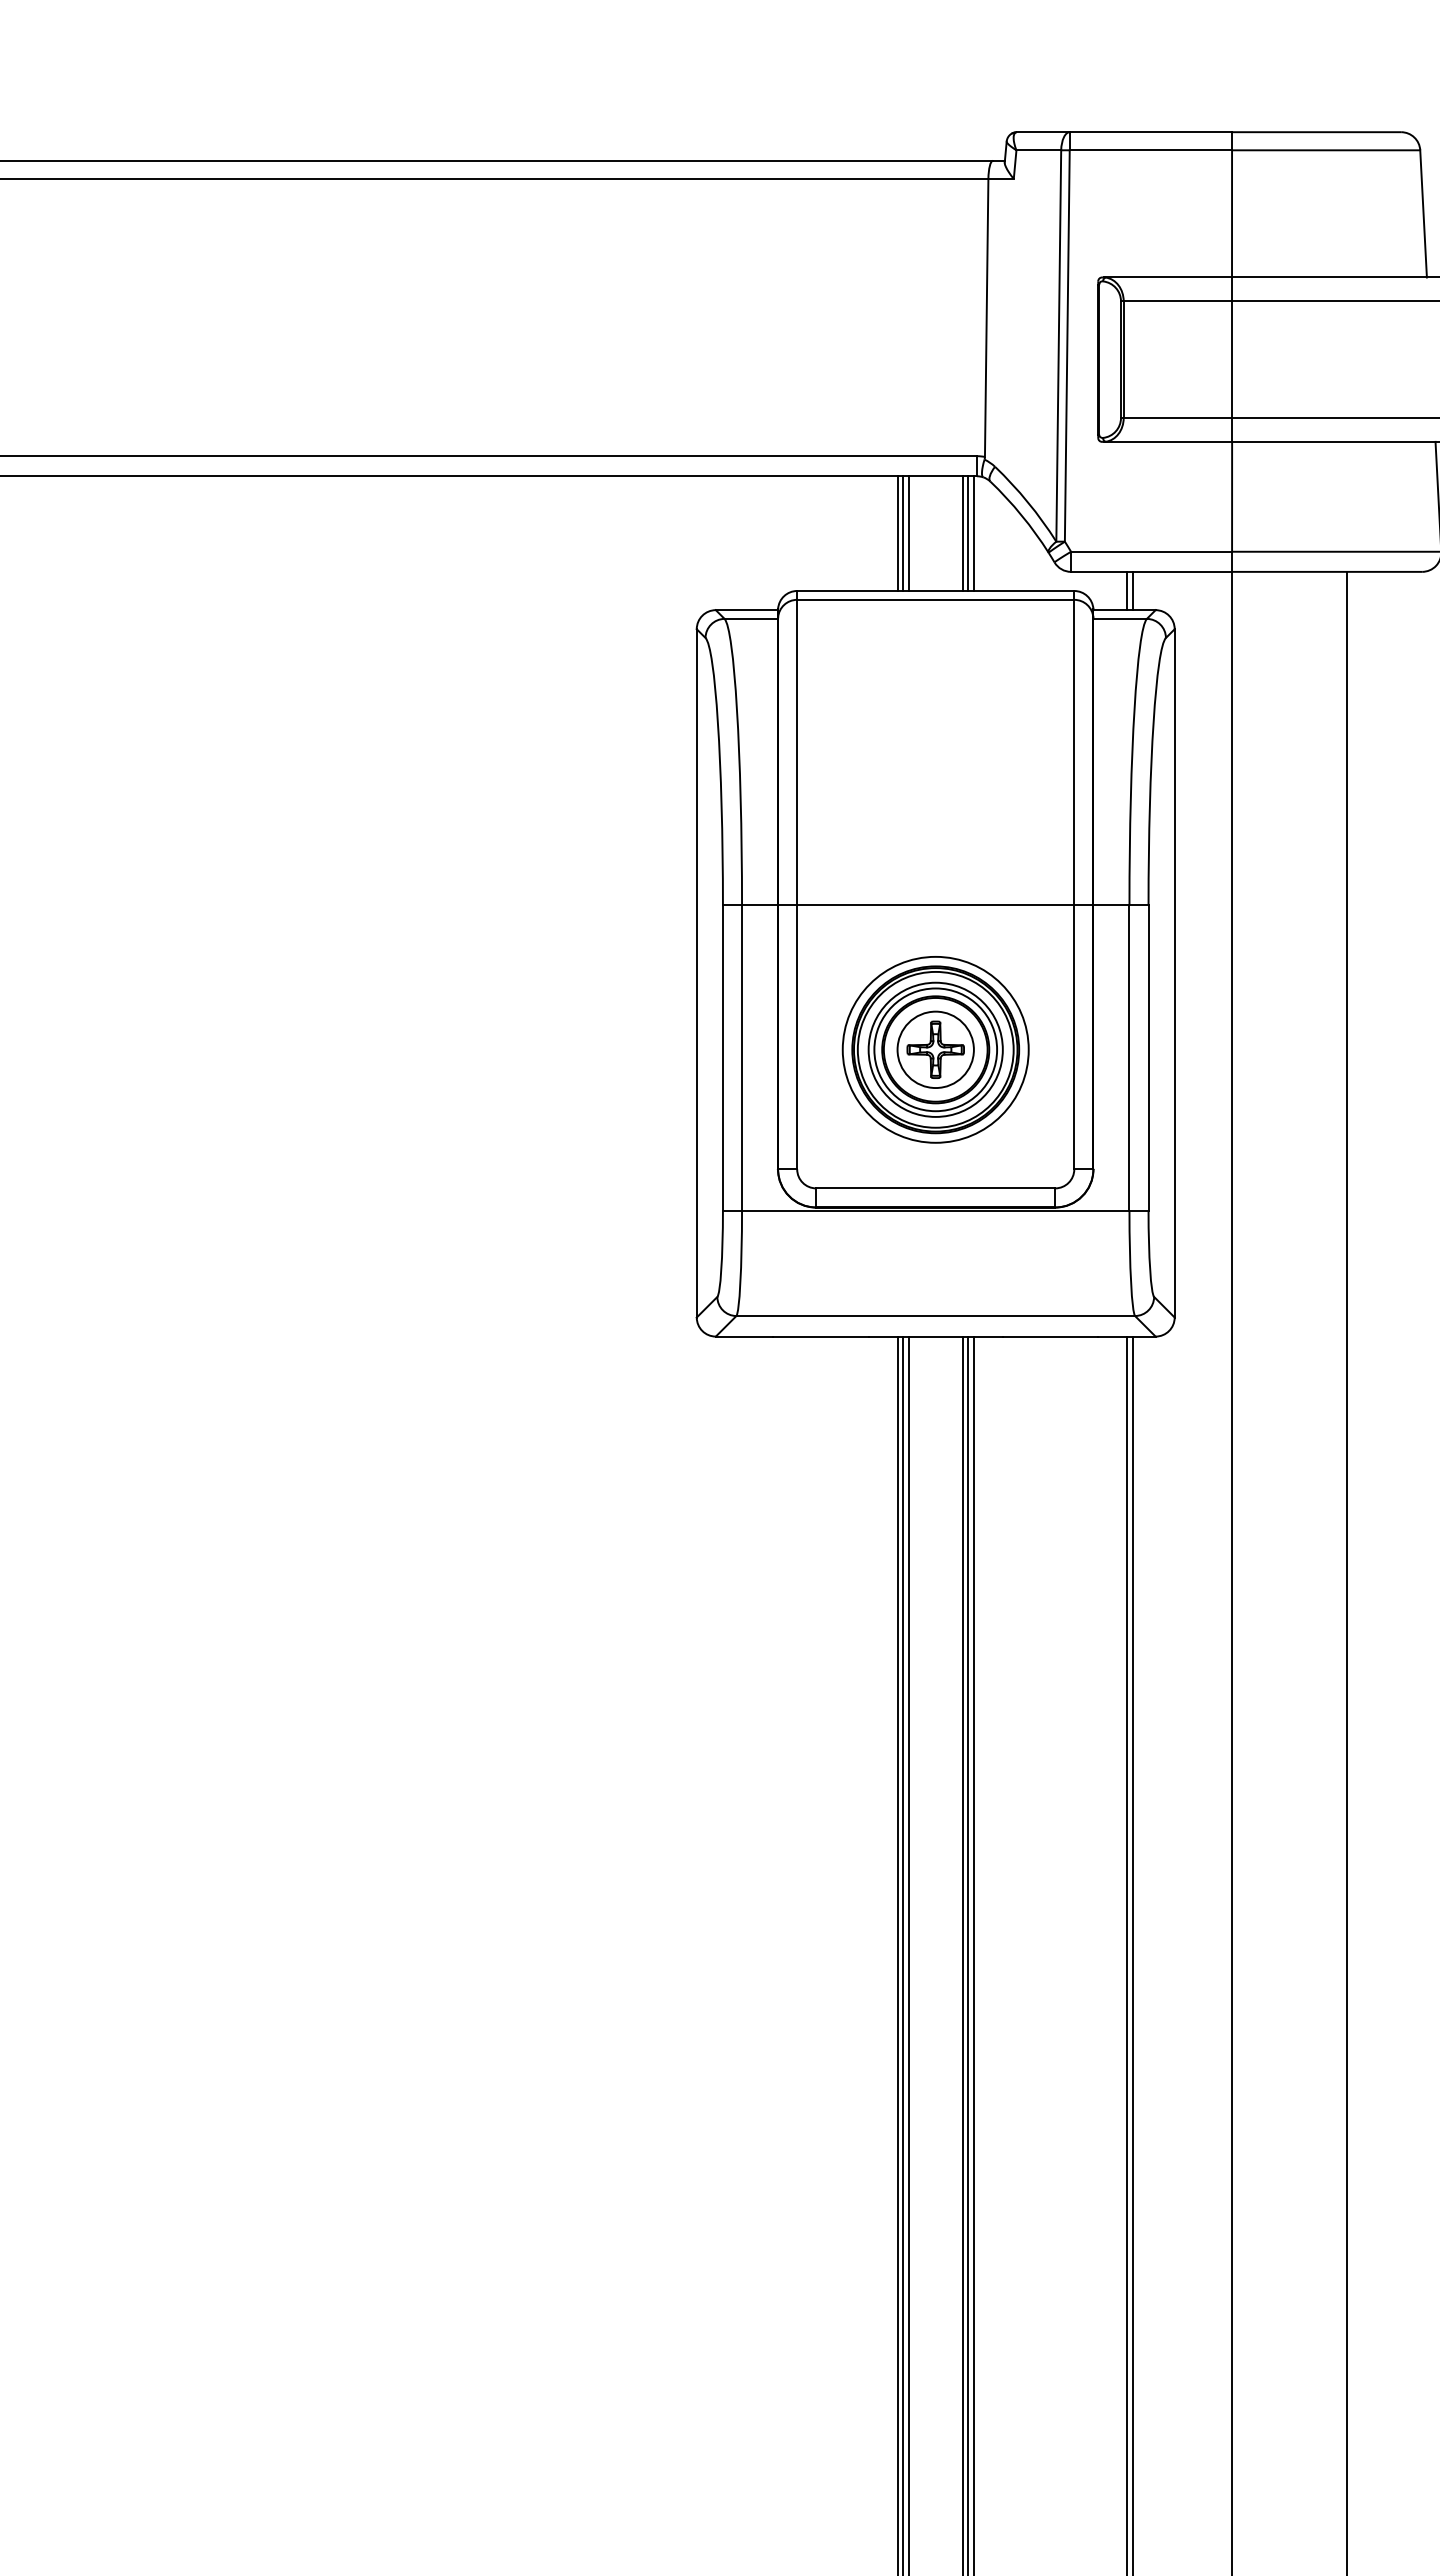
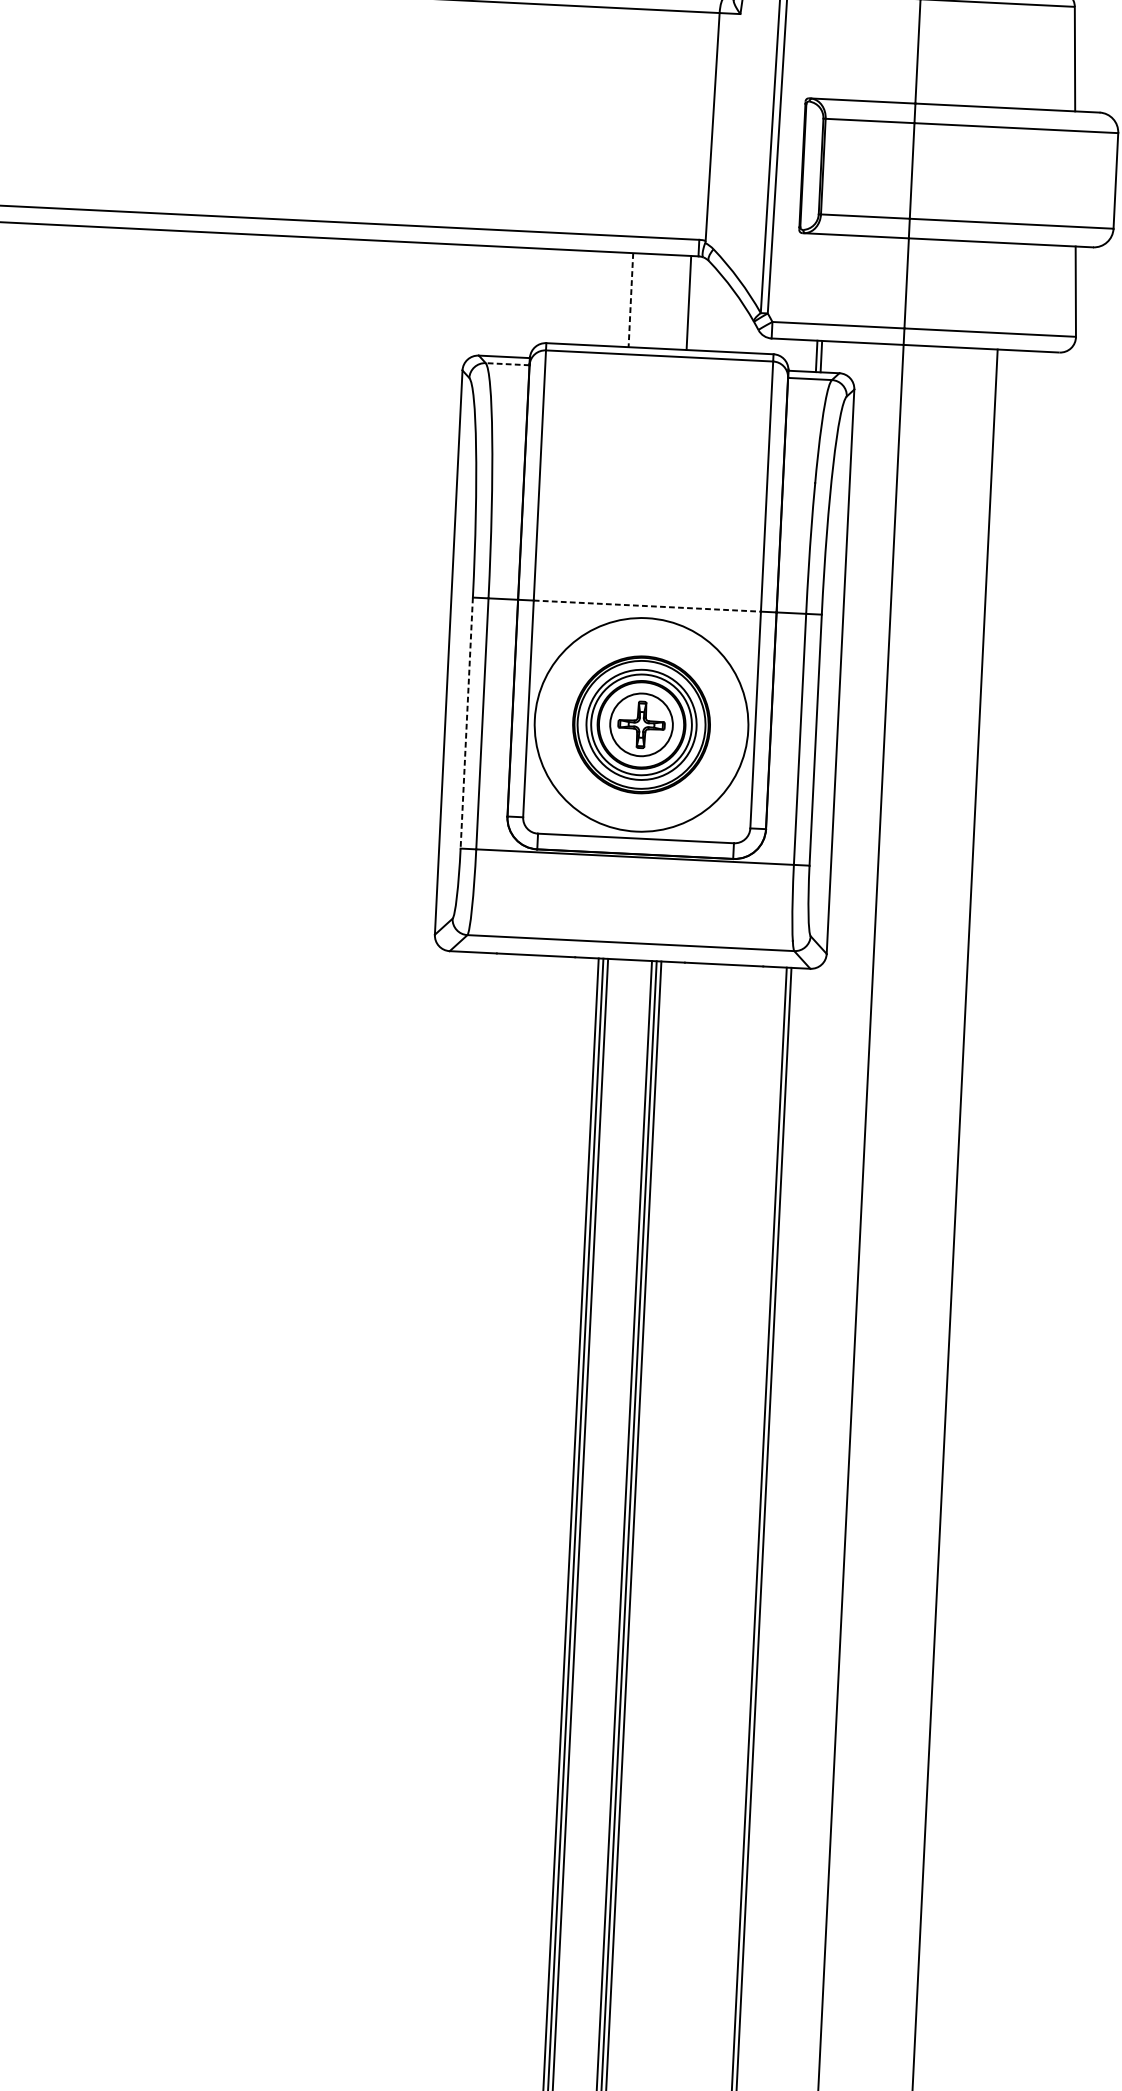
line: (903, 533) -> (635, 300), removed
line: (908, 533) -> (639, 300), removed
line: (962, 533) -> (684, 302), removed
line: (973, 533) -> (693, 303), removed
line: (897, 534) -> (630, 300), solid -> dashed
line: (751, 618) -> (507, 363), solid -> dashed
line: (935, 904) -> (647, 605), solid -> dashed
circle: (935, 1049) -> (641, 724), size x1.4
line: (722, 1058) -> (466, 723), solid -> dashed

